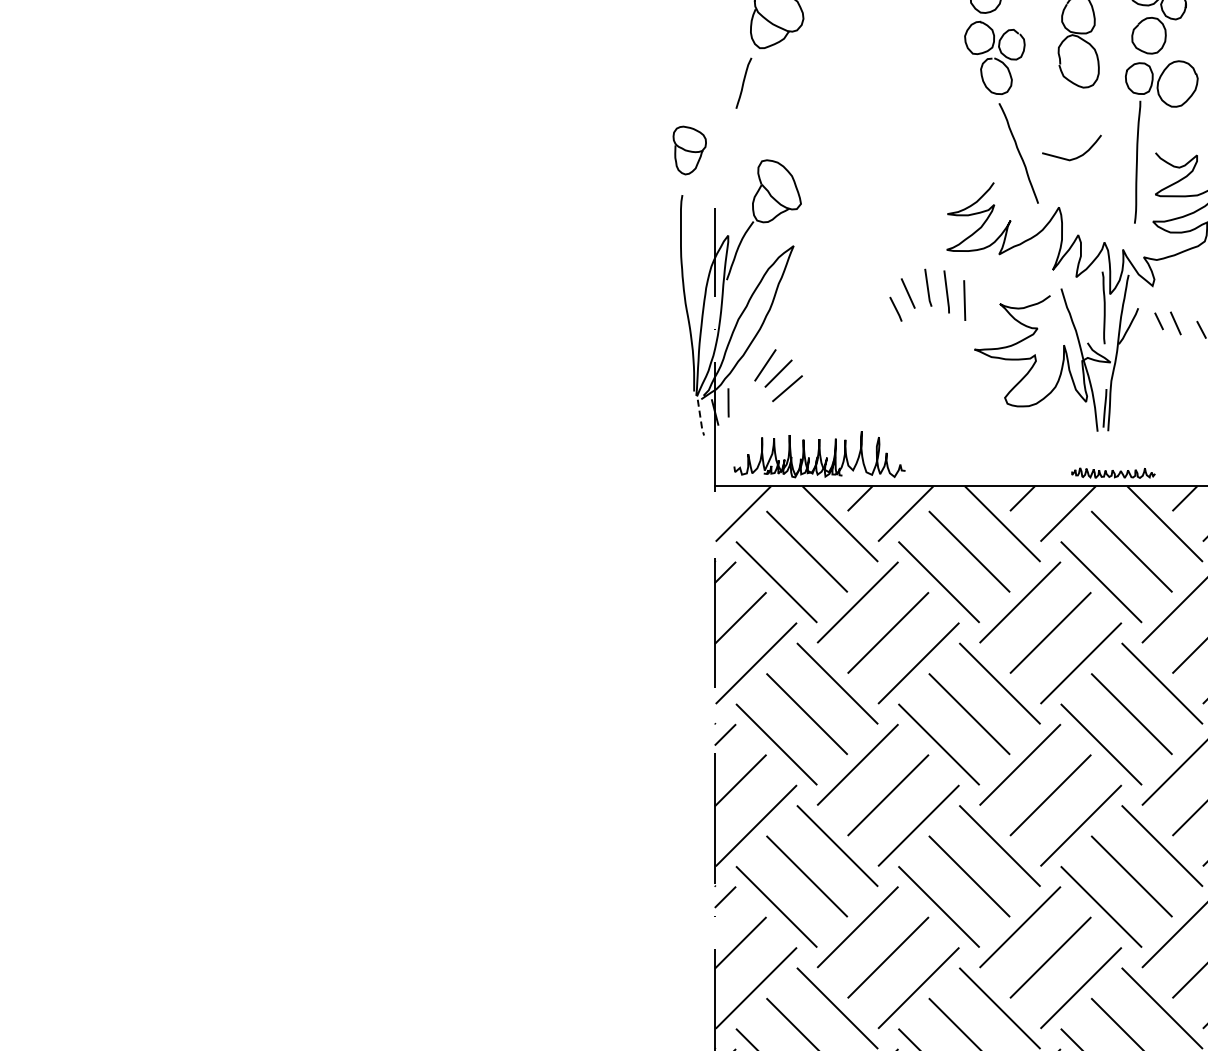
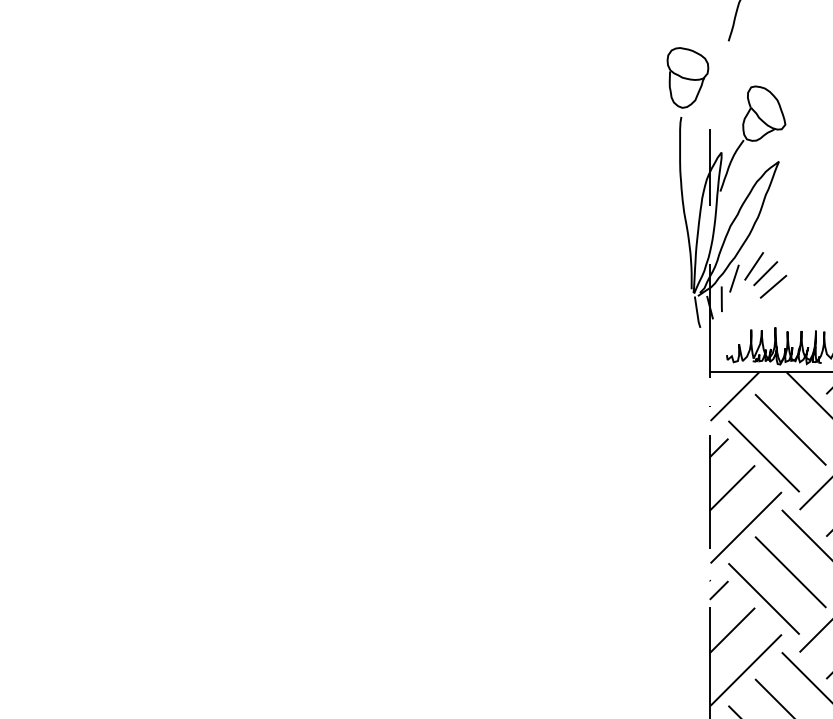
part: (689, 150) -> (687, 77), size x1.43
line: (742, 379) -> (734, 278), added
line: (700, 418) -> (697, 312), dashed -> solid

